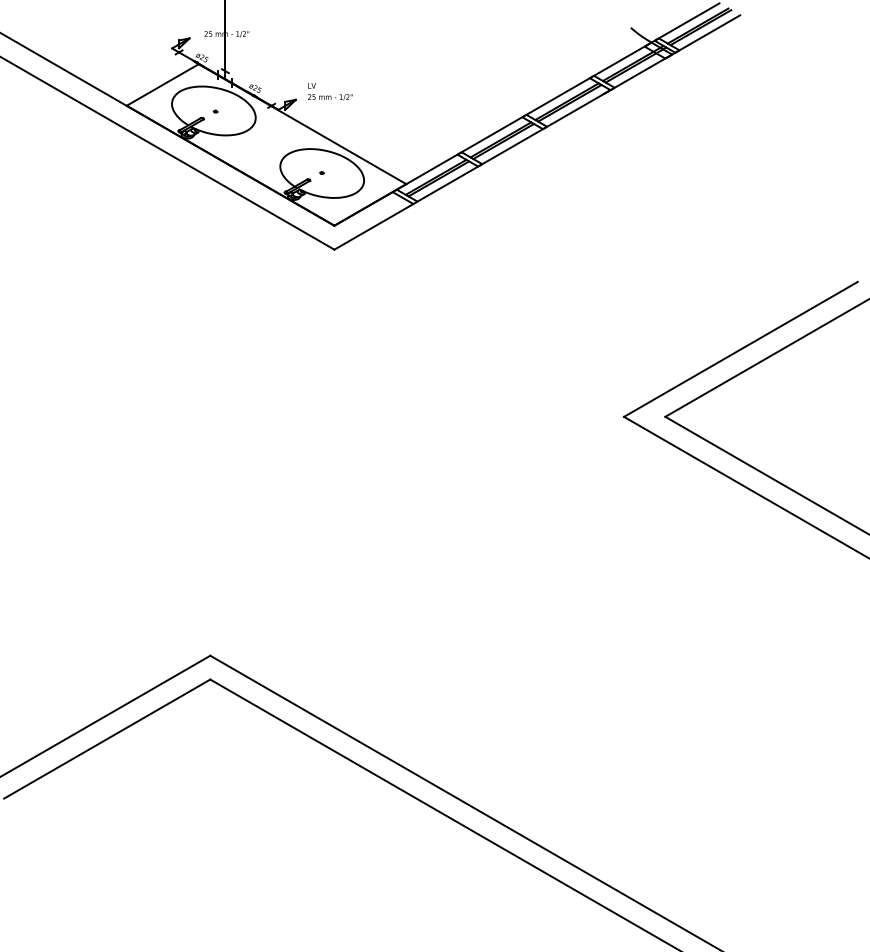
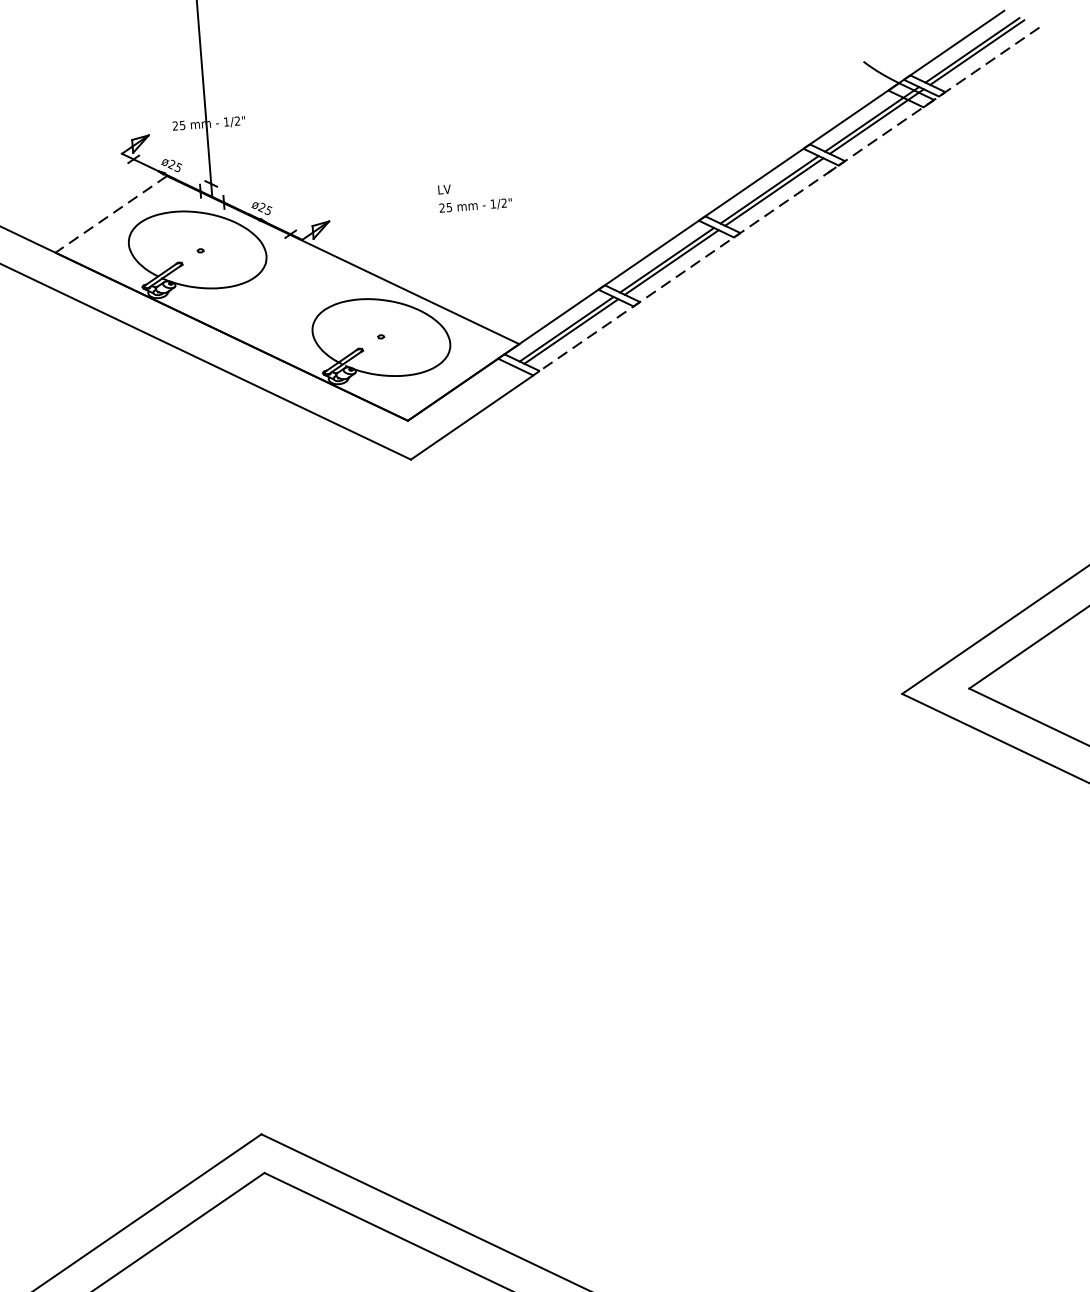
line: (162, 85) -> (111, 215), solid -> dashed
text: (330, 91) -> (475, 196), moved
line: (578, 108) -> (788, 199), solid -> dashed

